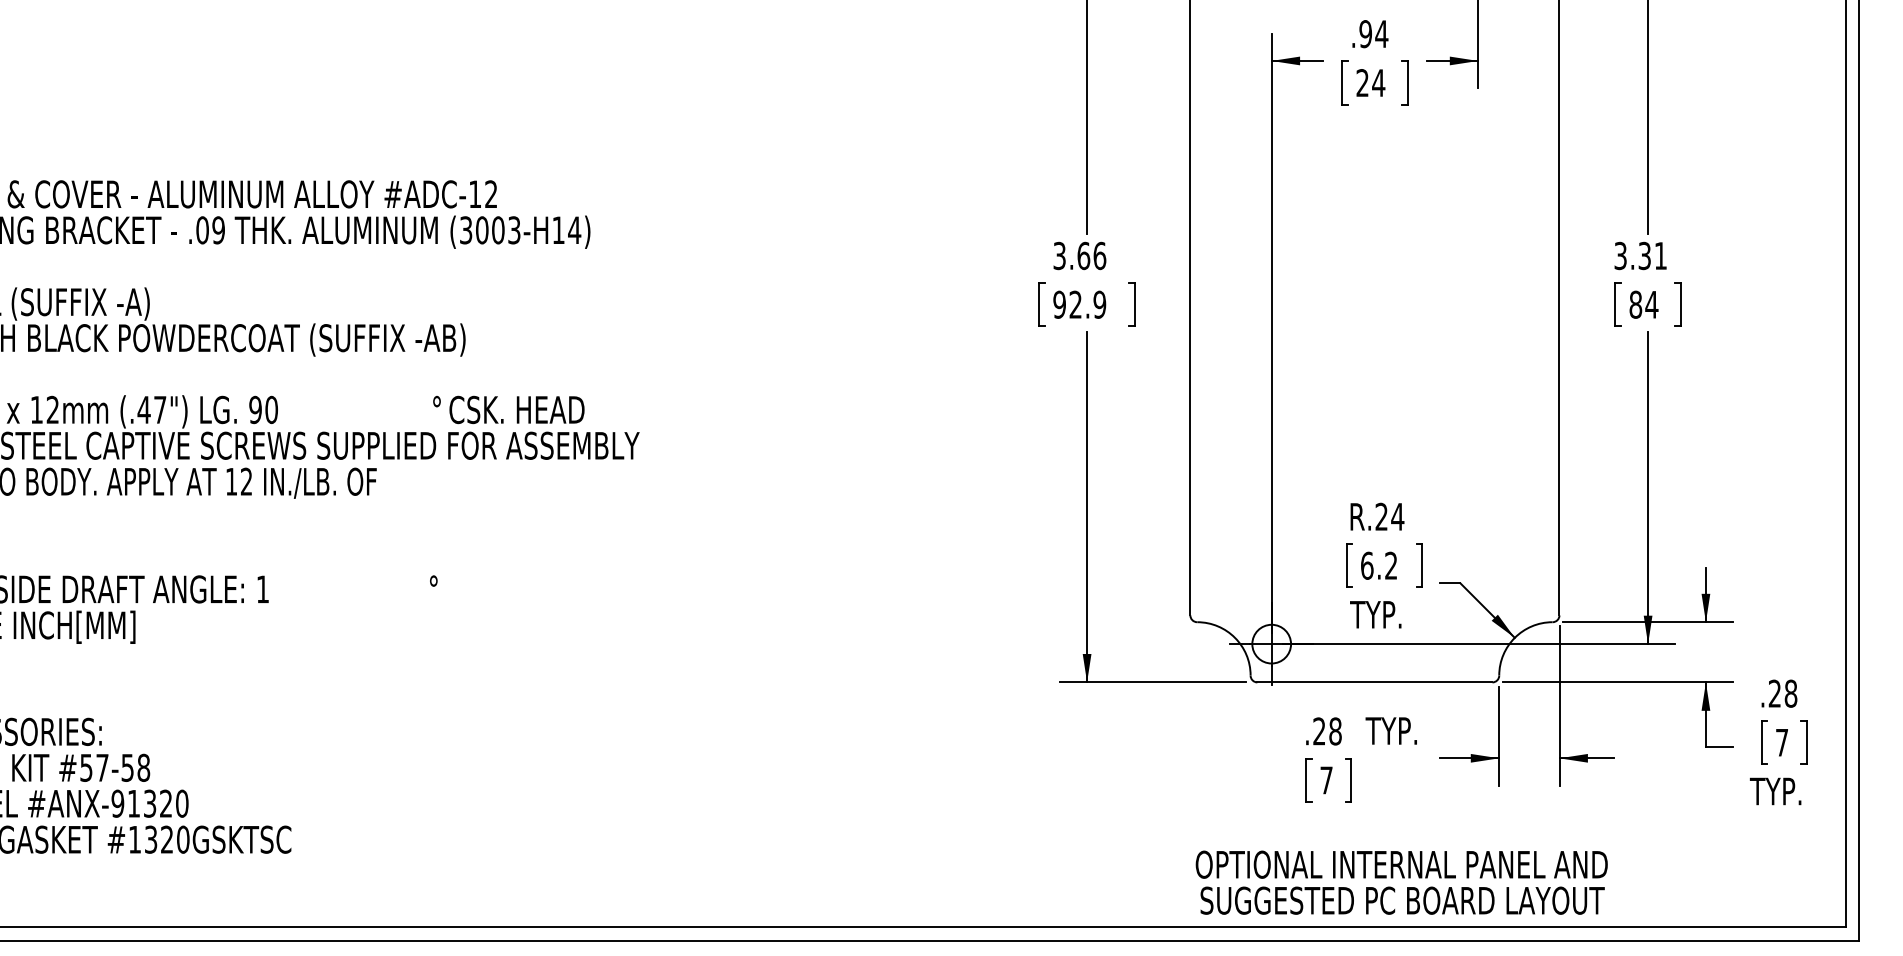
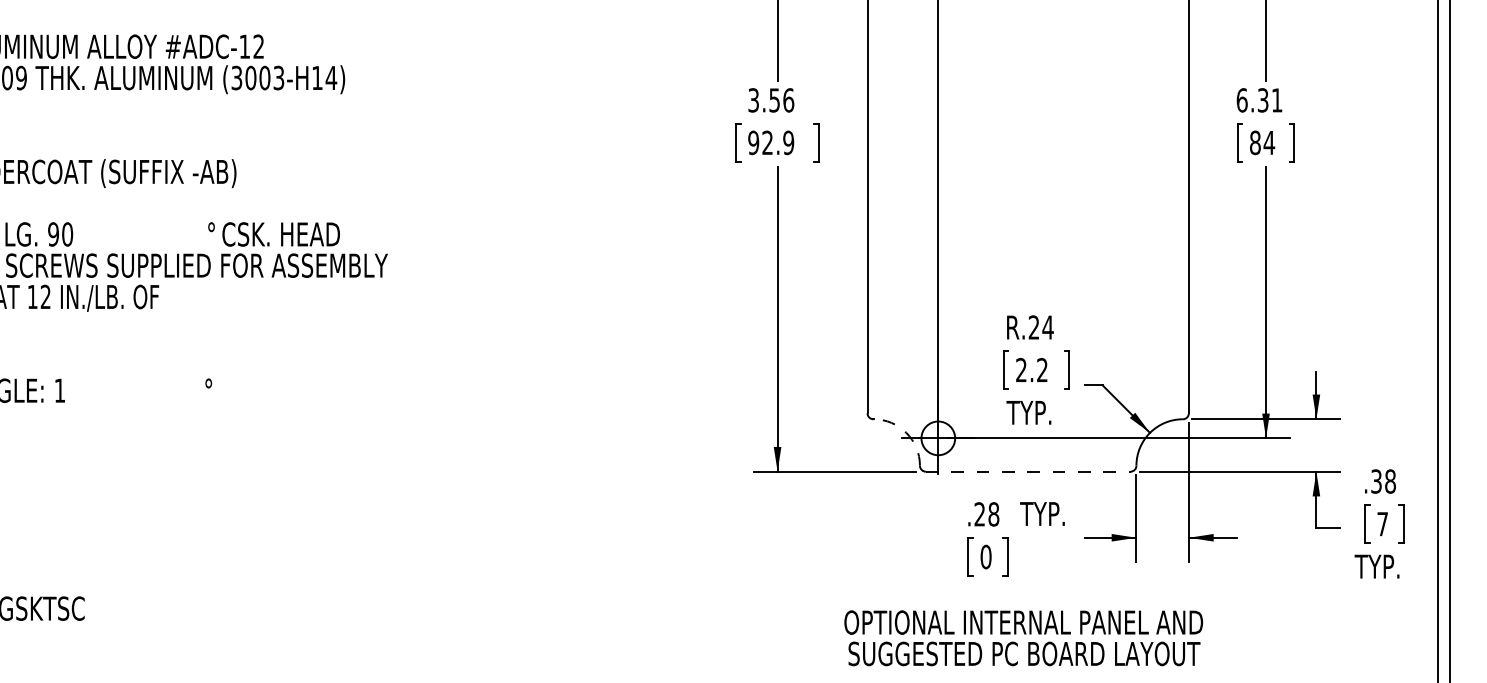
text: (1083, 255) -> (774, 99), 3.66 -> 3.56
text: (1620, 255) -> (1242, 99), 3.31 -> 6.31
text: (1367, 565) -> (1021, 369), 6.2 -> 2.2
arc: (1235, 637) -> (906, 432), solid -> dashed
line: (1374, 682) -> (1027, 471), solid -> dashed
text: (1774, 693) -> (1376, 481), .28 -> .38
text: (1326, 780) -> (986, 557), 7 -> 0
text: (1401, 882) -> (1023, 638), moved

